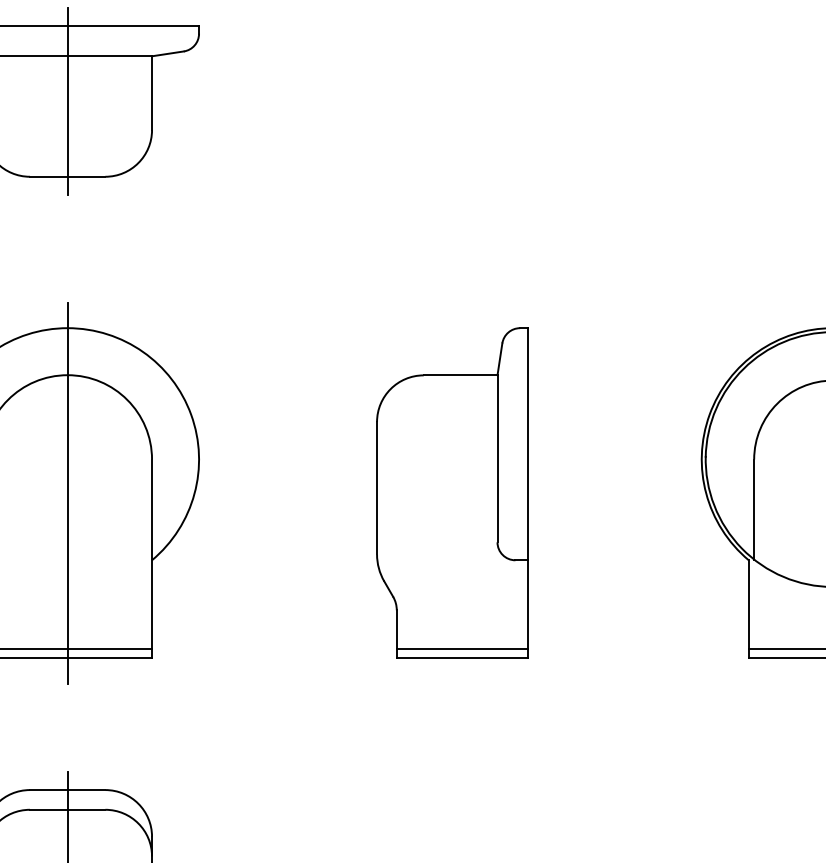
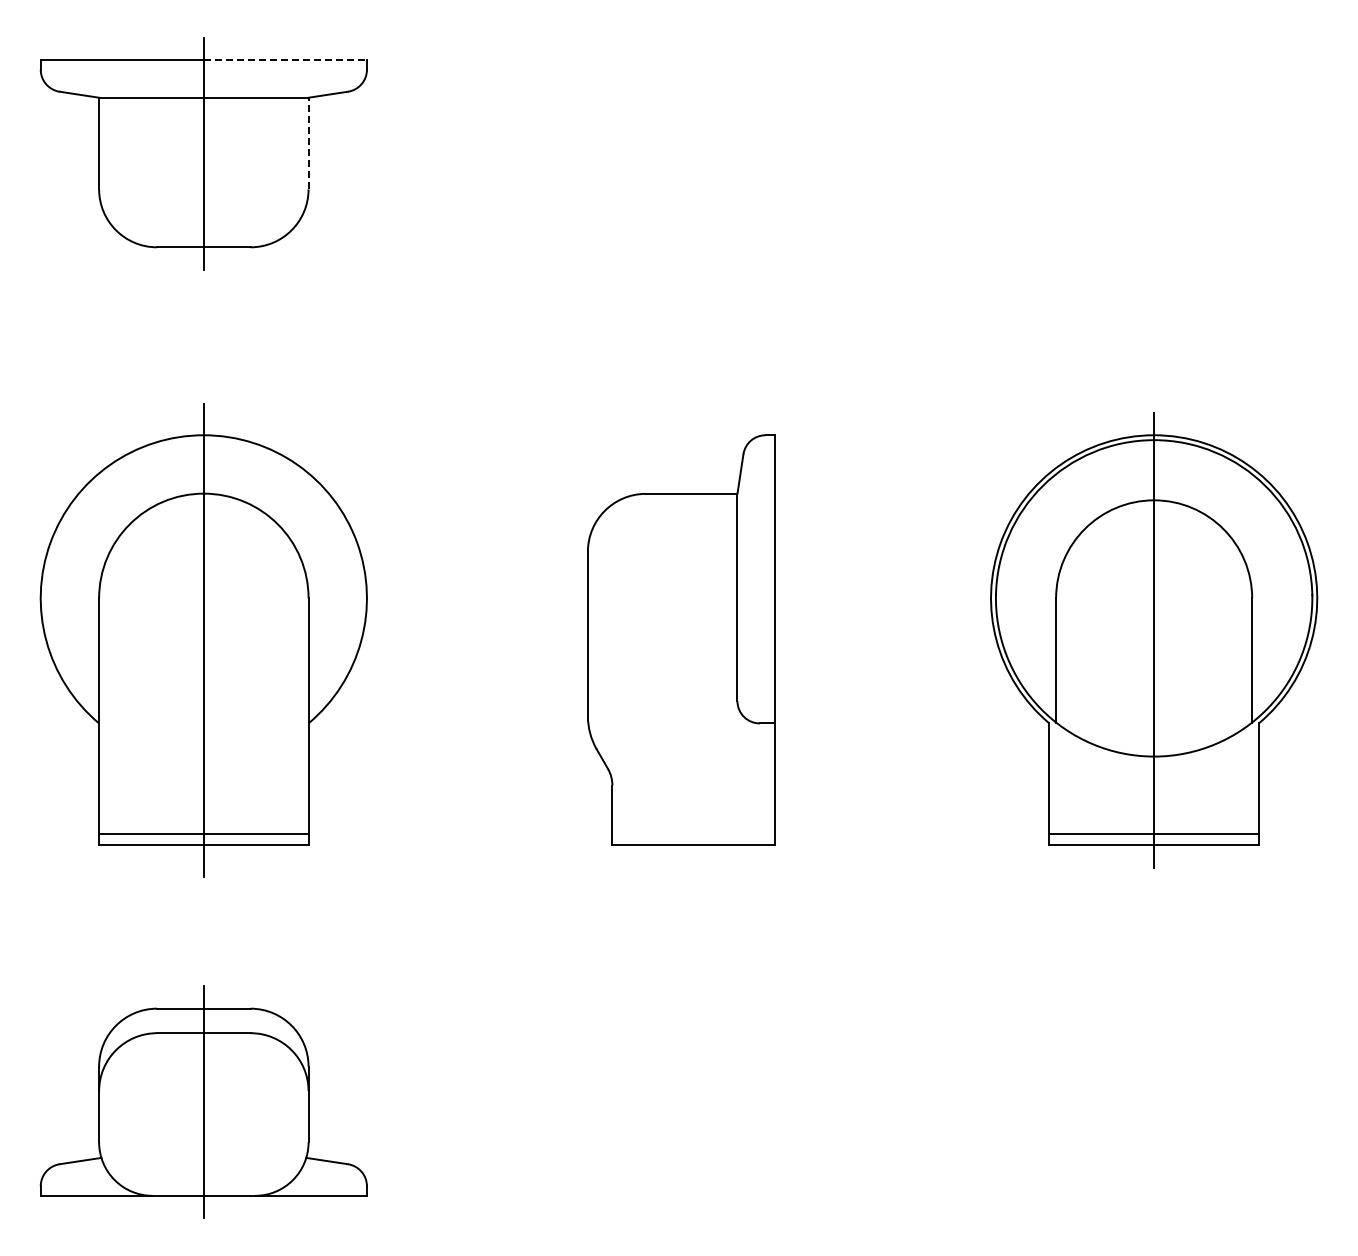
line: (133, 26) -> (285, 60), solid -> dashed
line: (151, 93) -> (308, 143), solid -> dashed
line: (462, 649) -> (693, 834), removed

